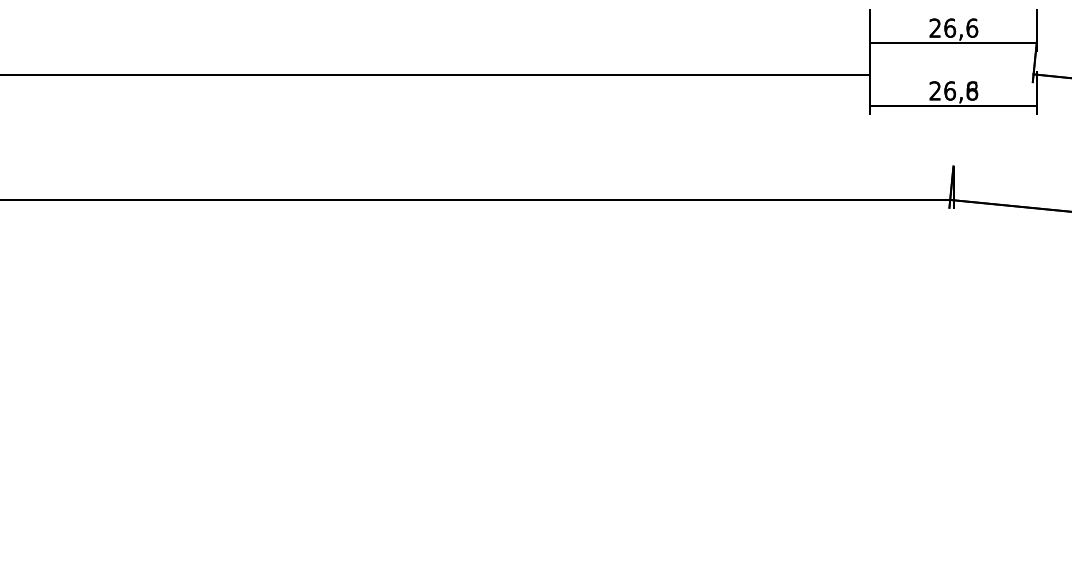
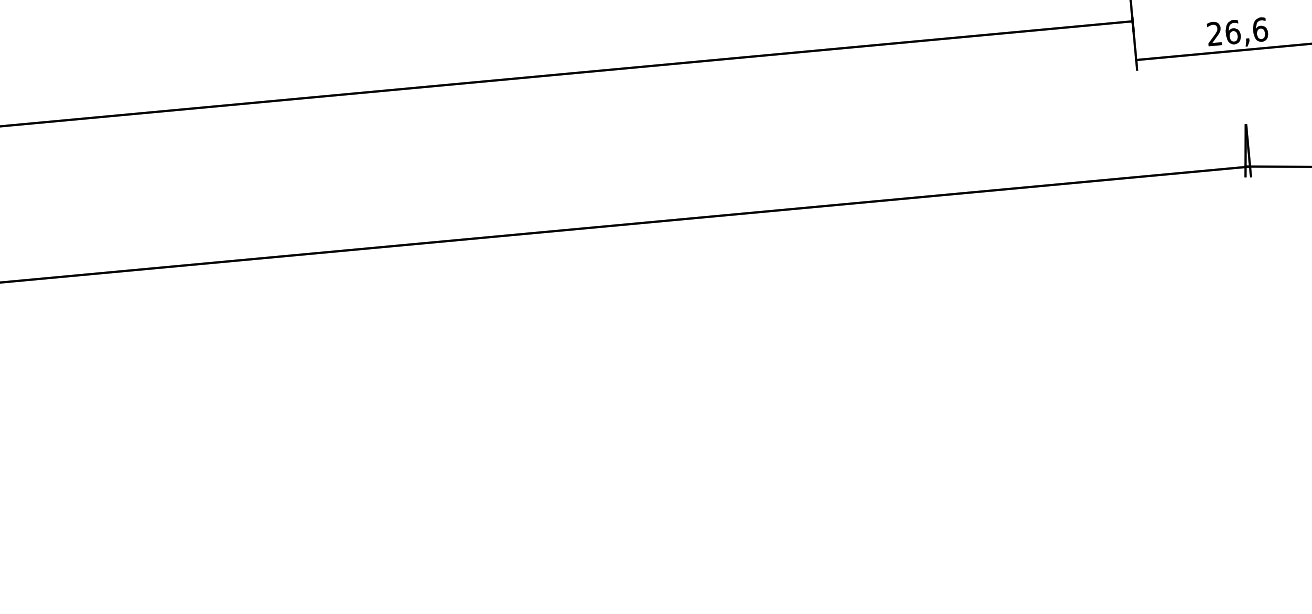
text: (972, 90) -> (1260, 29), 26,8 -> 26,6

